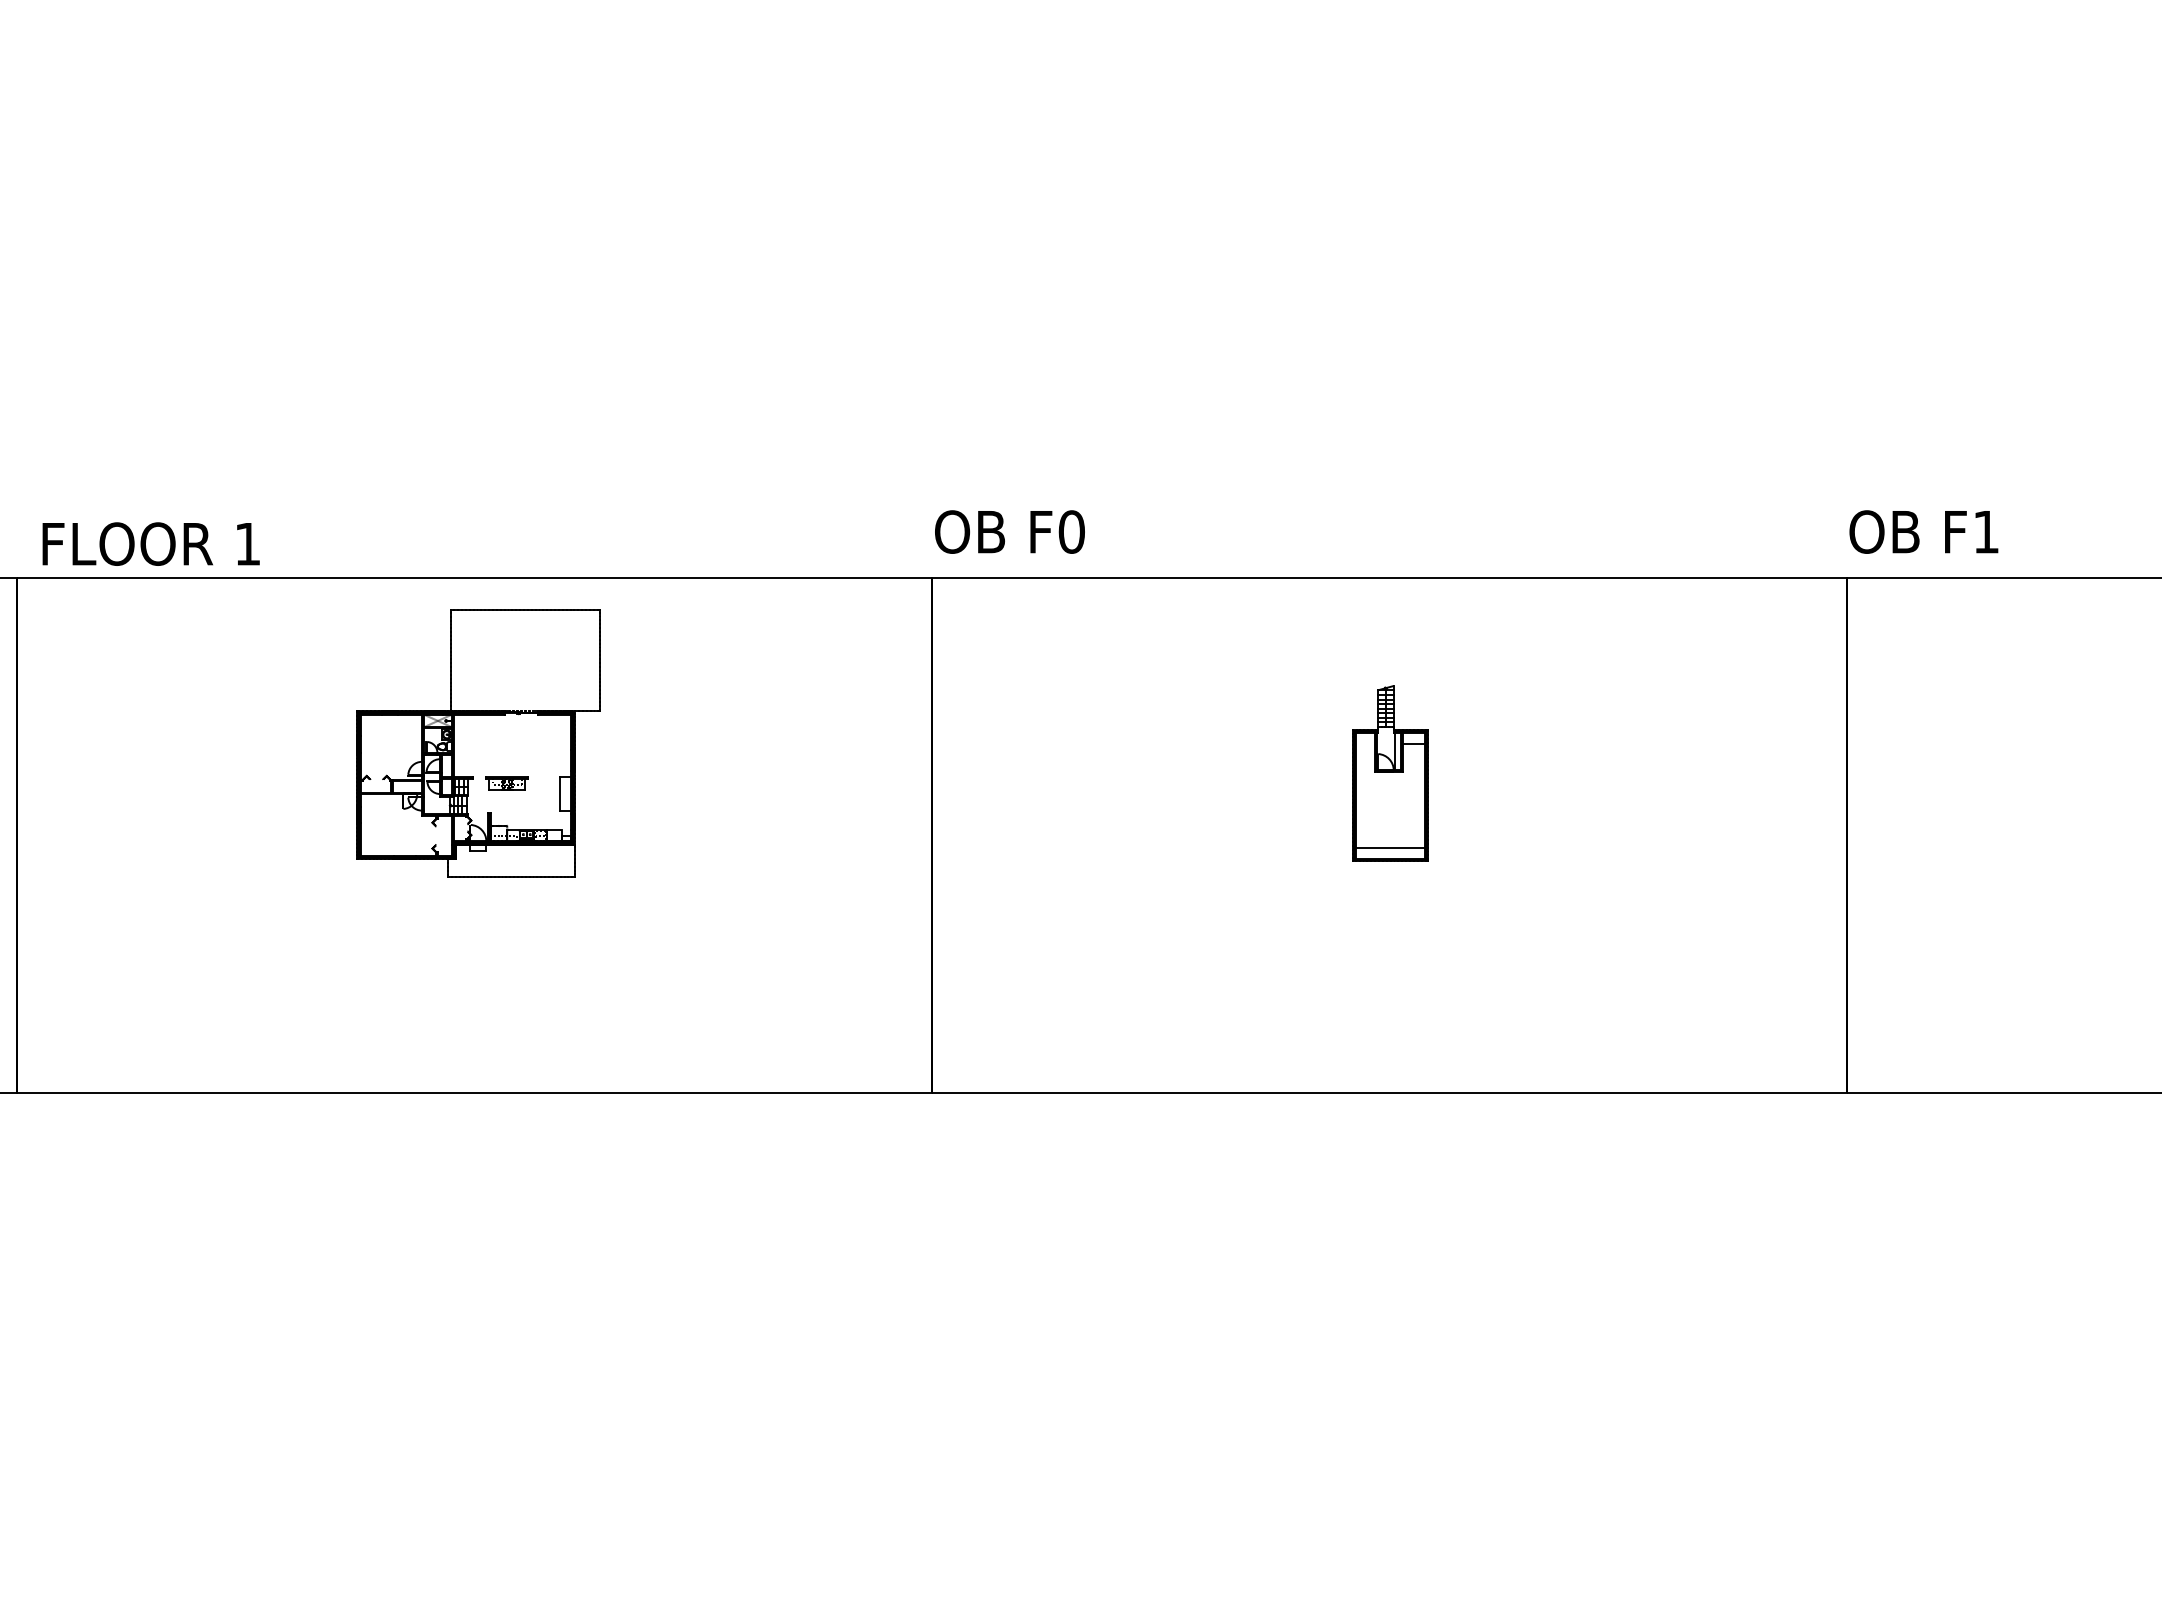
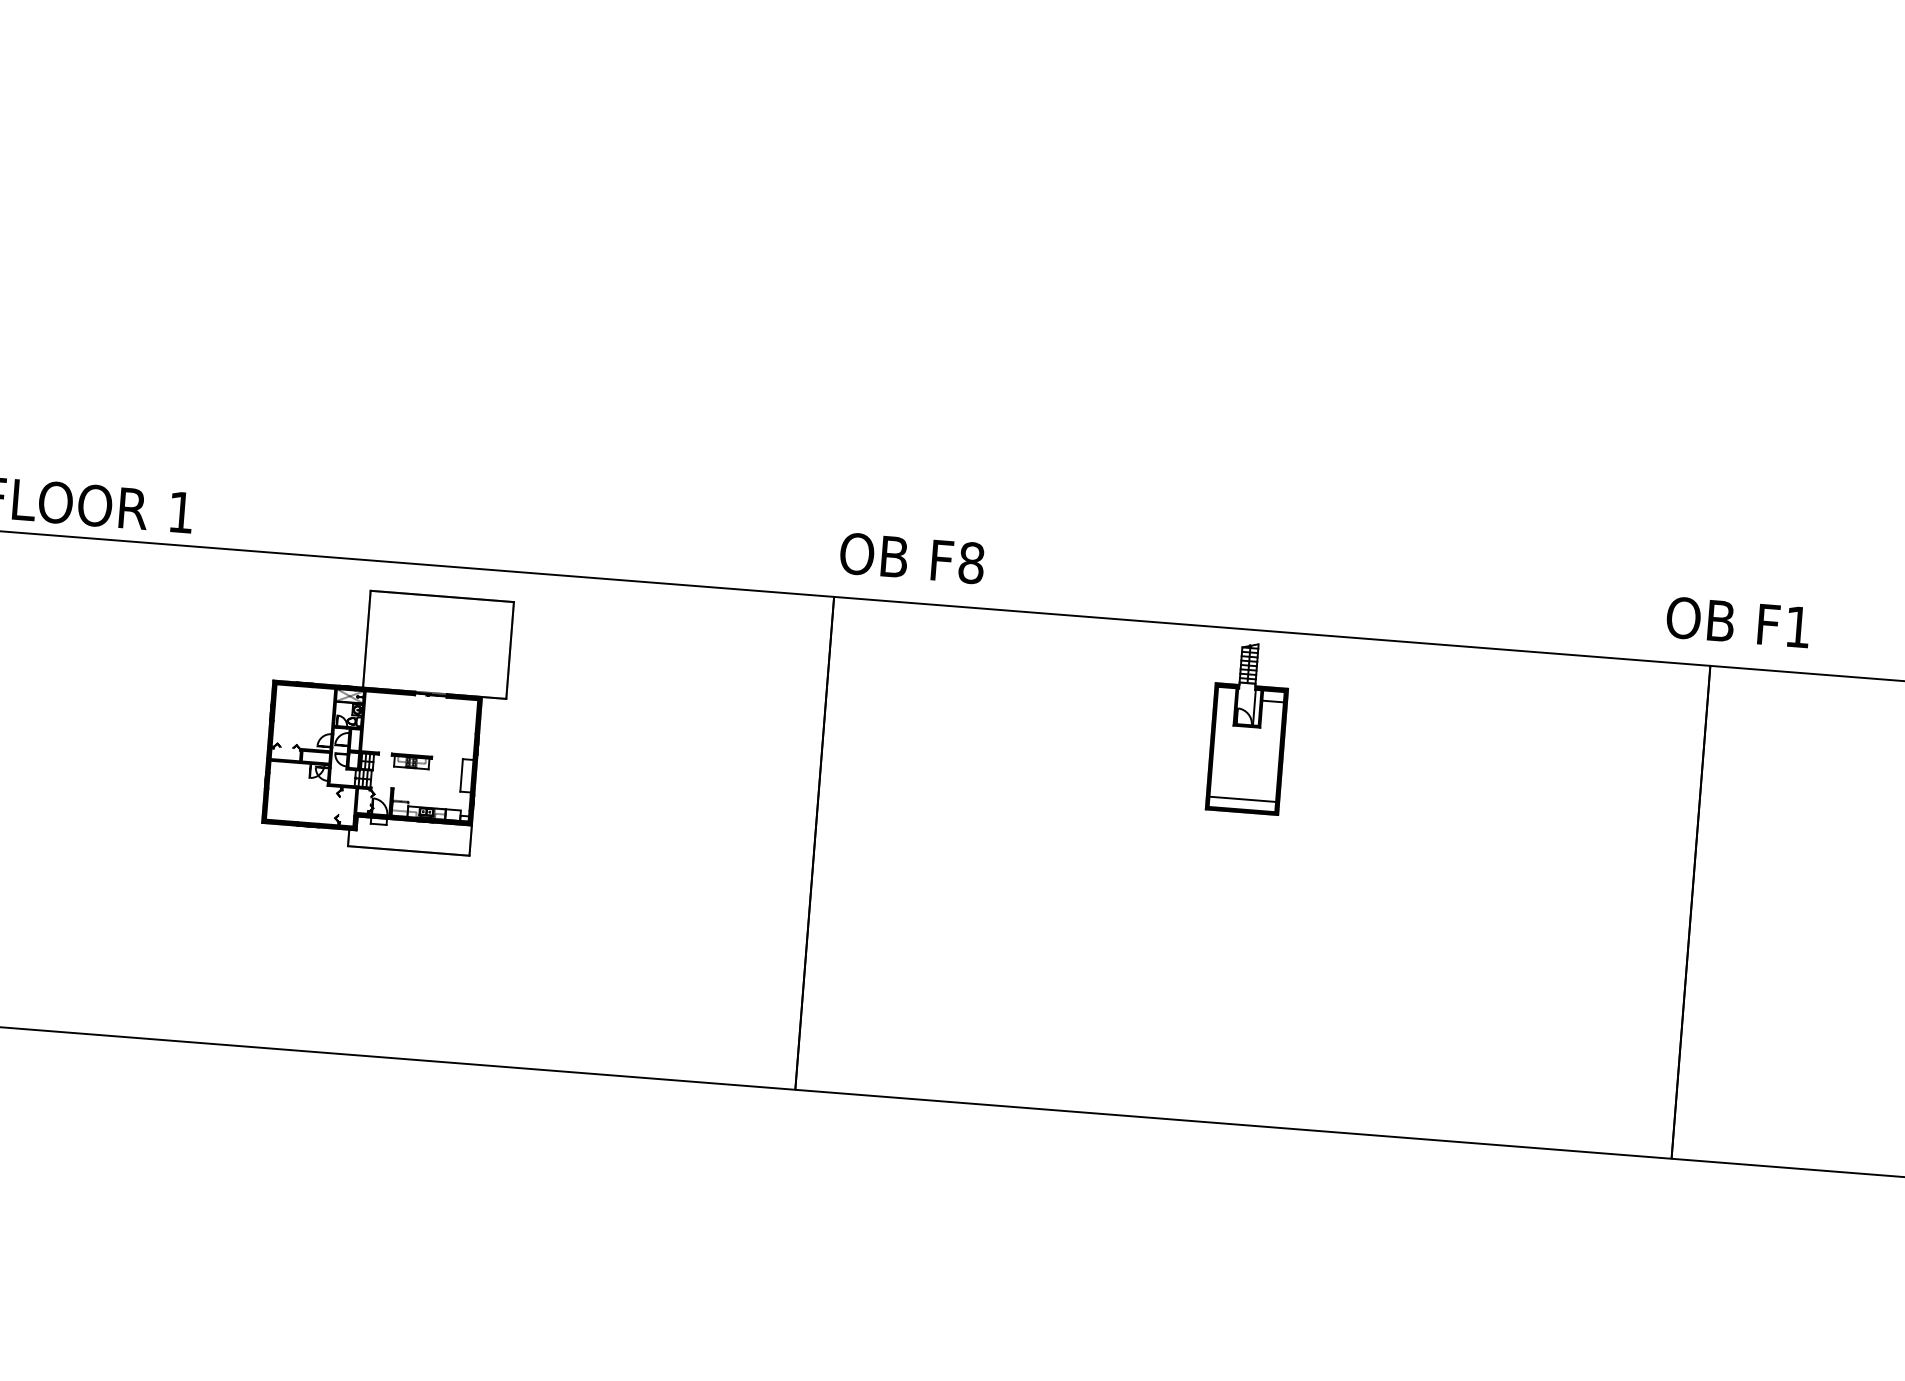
text: (1071, 531) -> (971, 562), F0 -> F8
text: (1923, 531) -> (1737, 621), moved
part: (1390, 773) -> (1248, 727), moved

